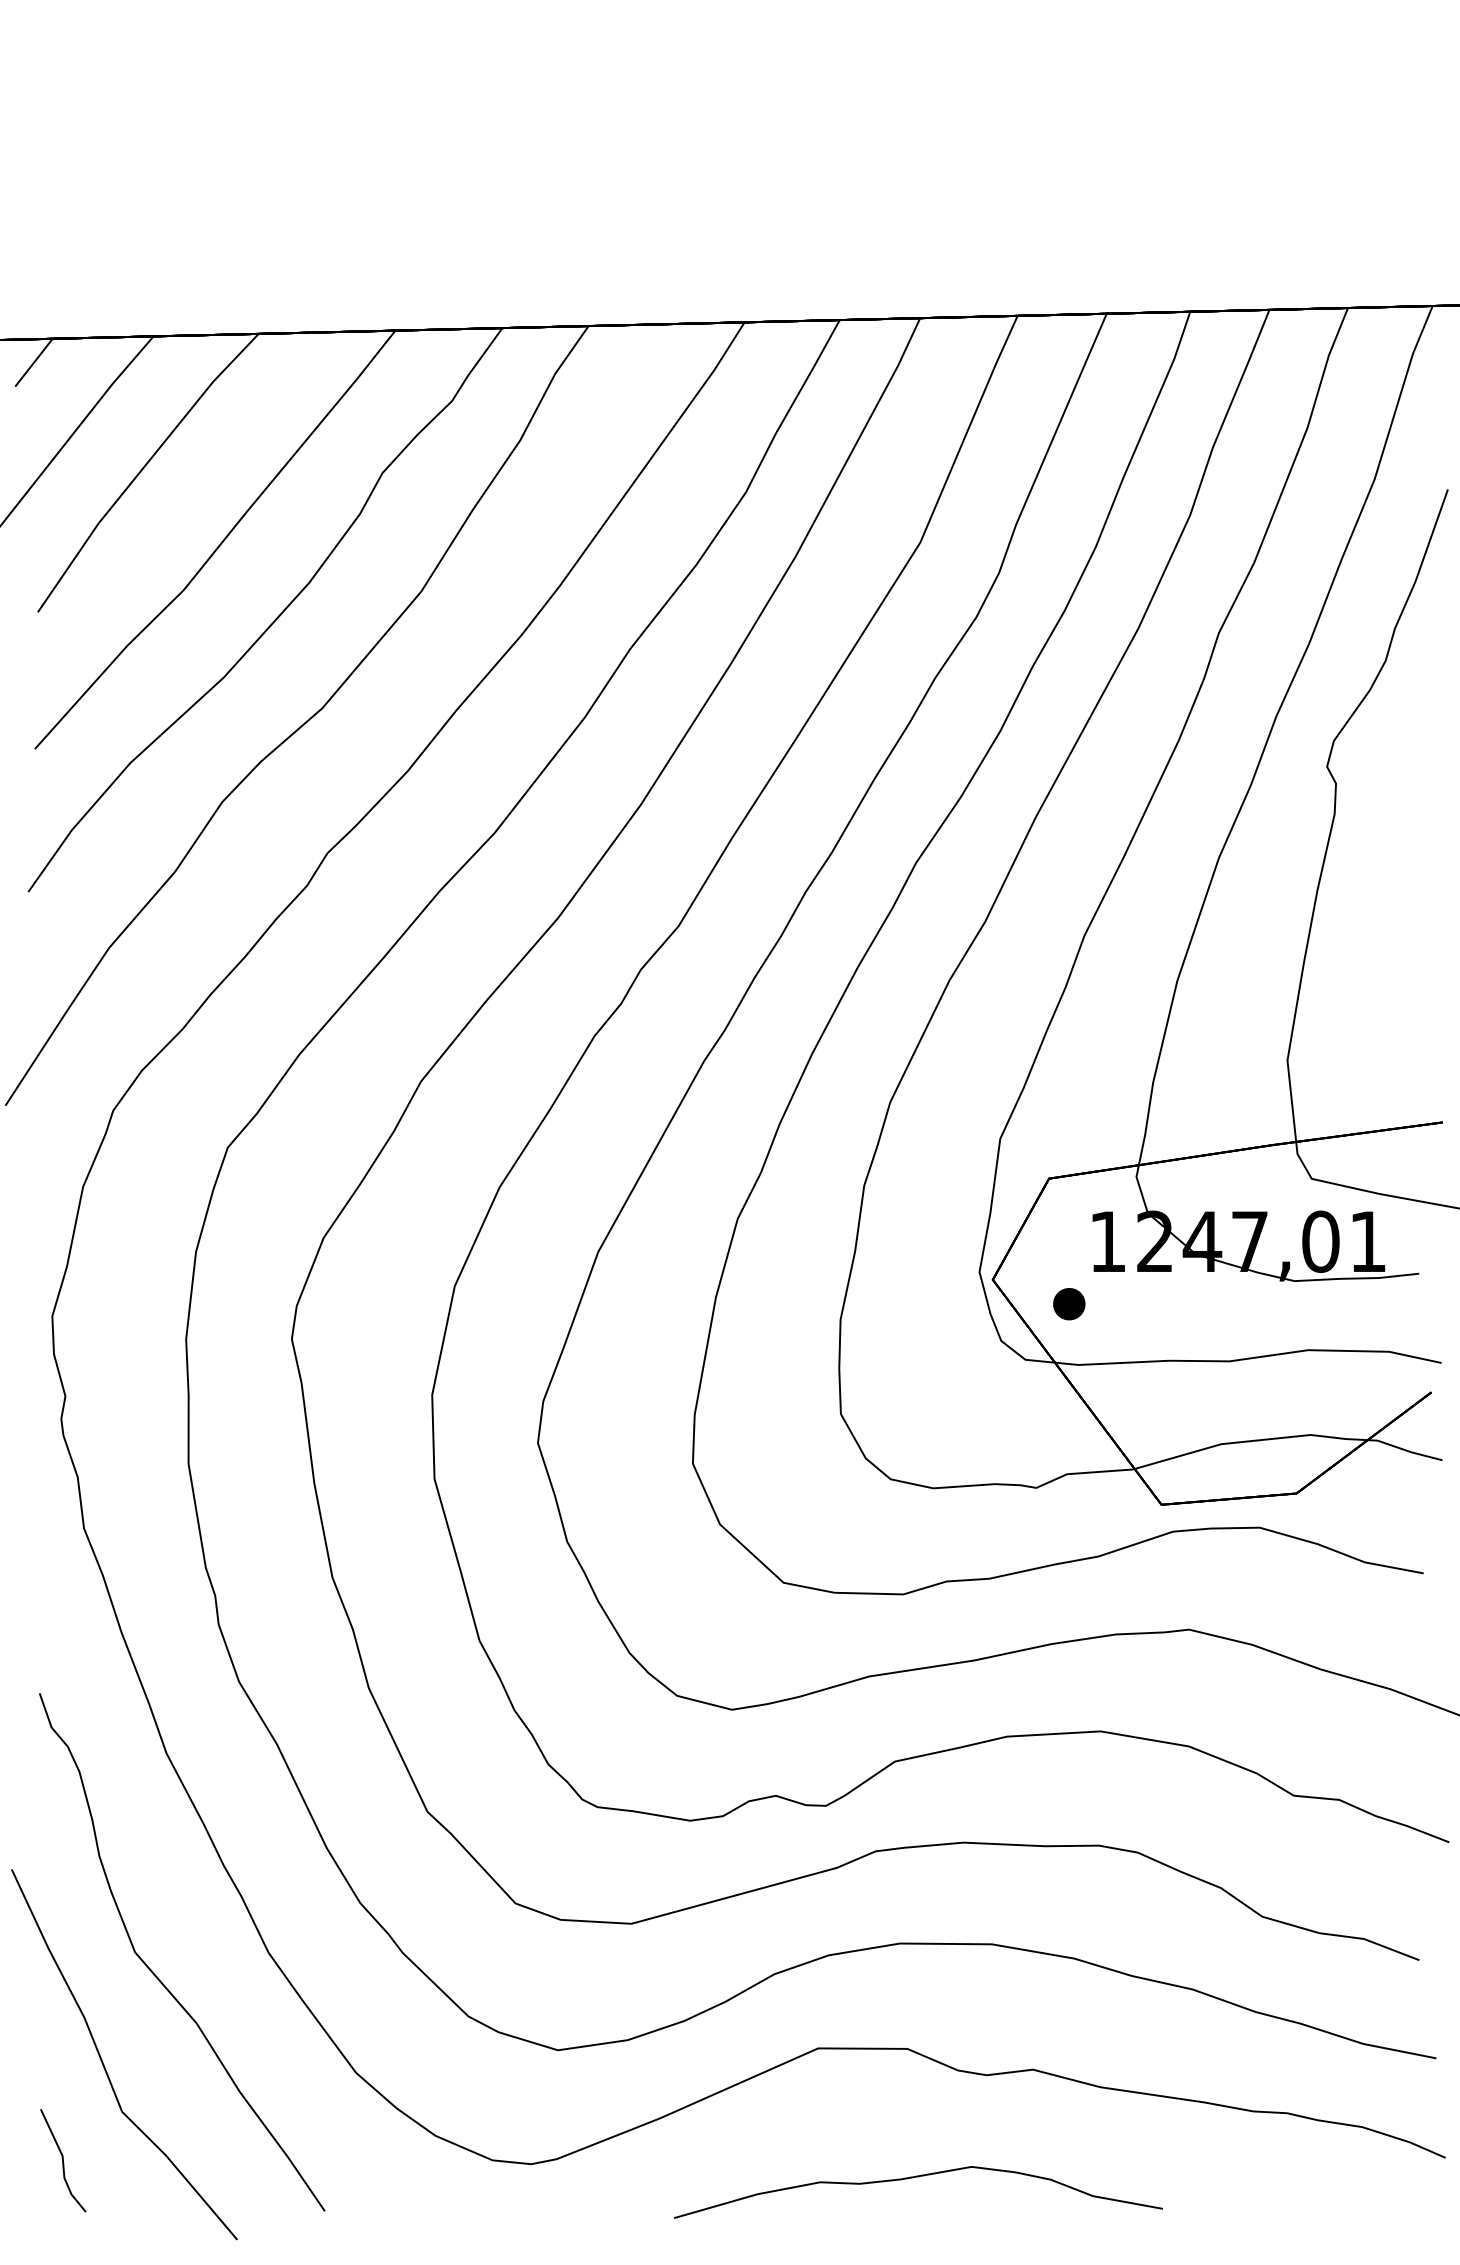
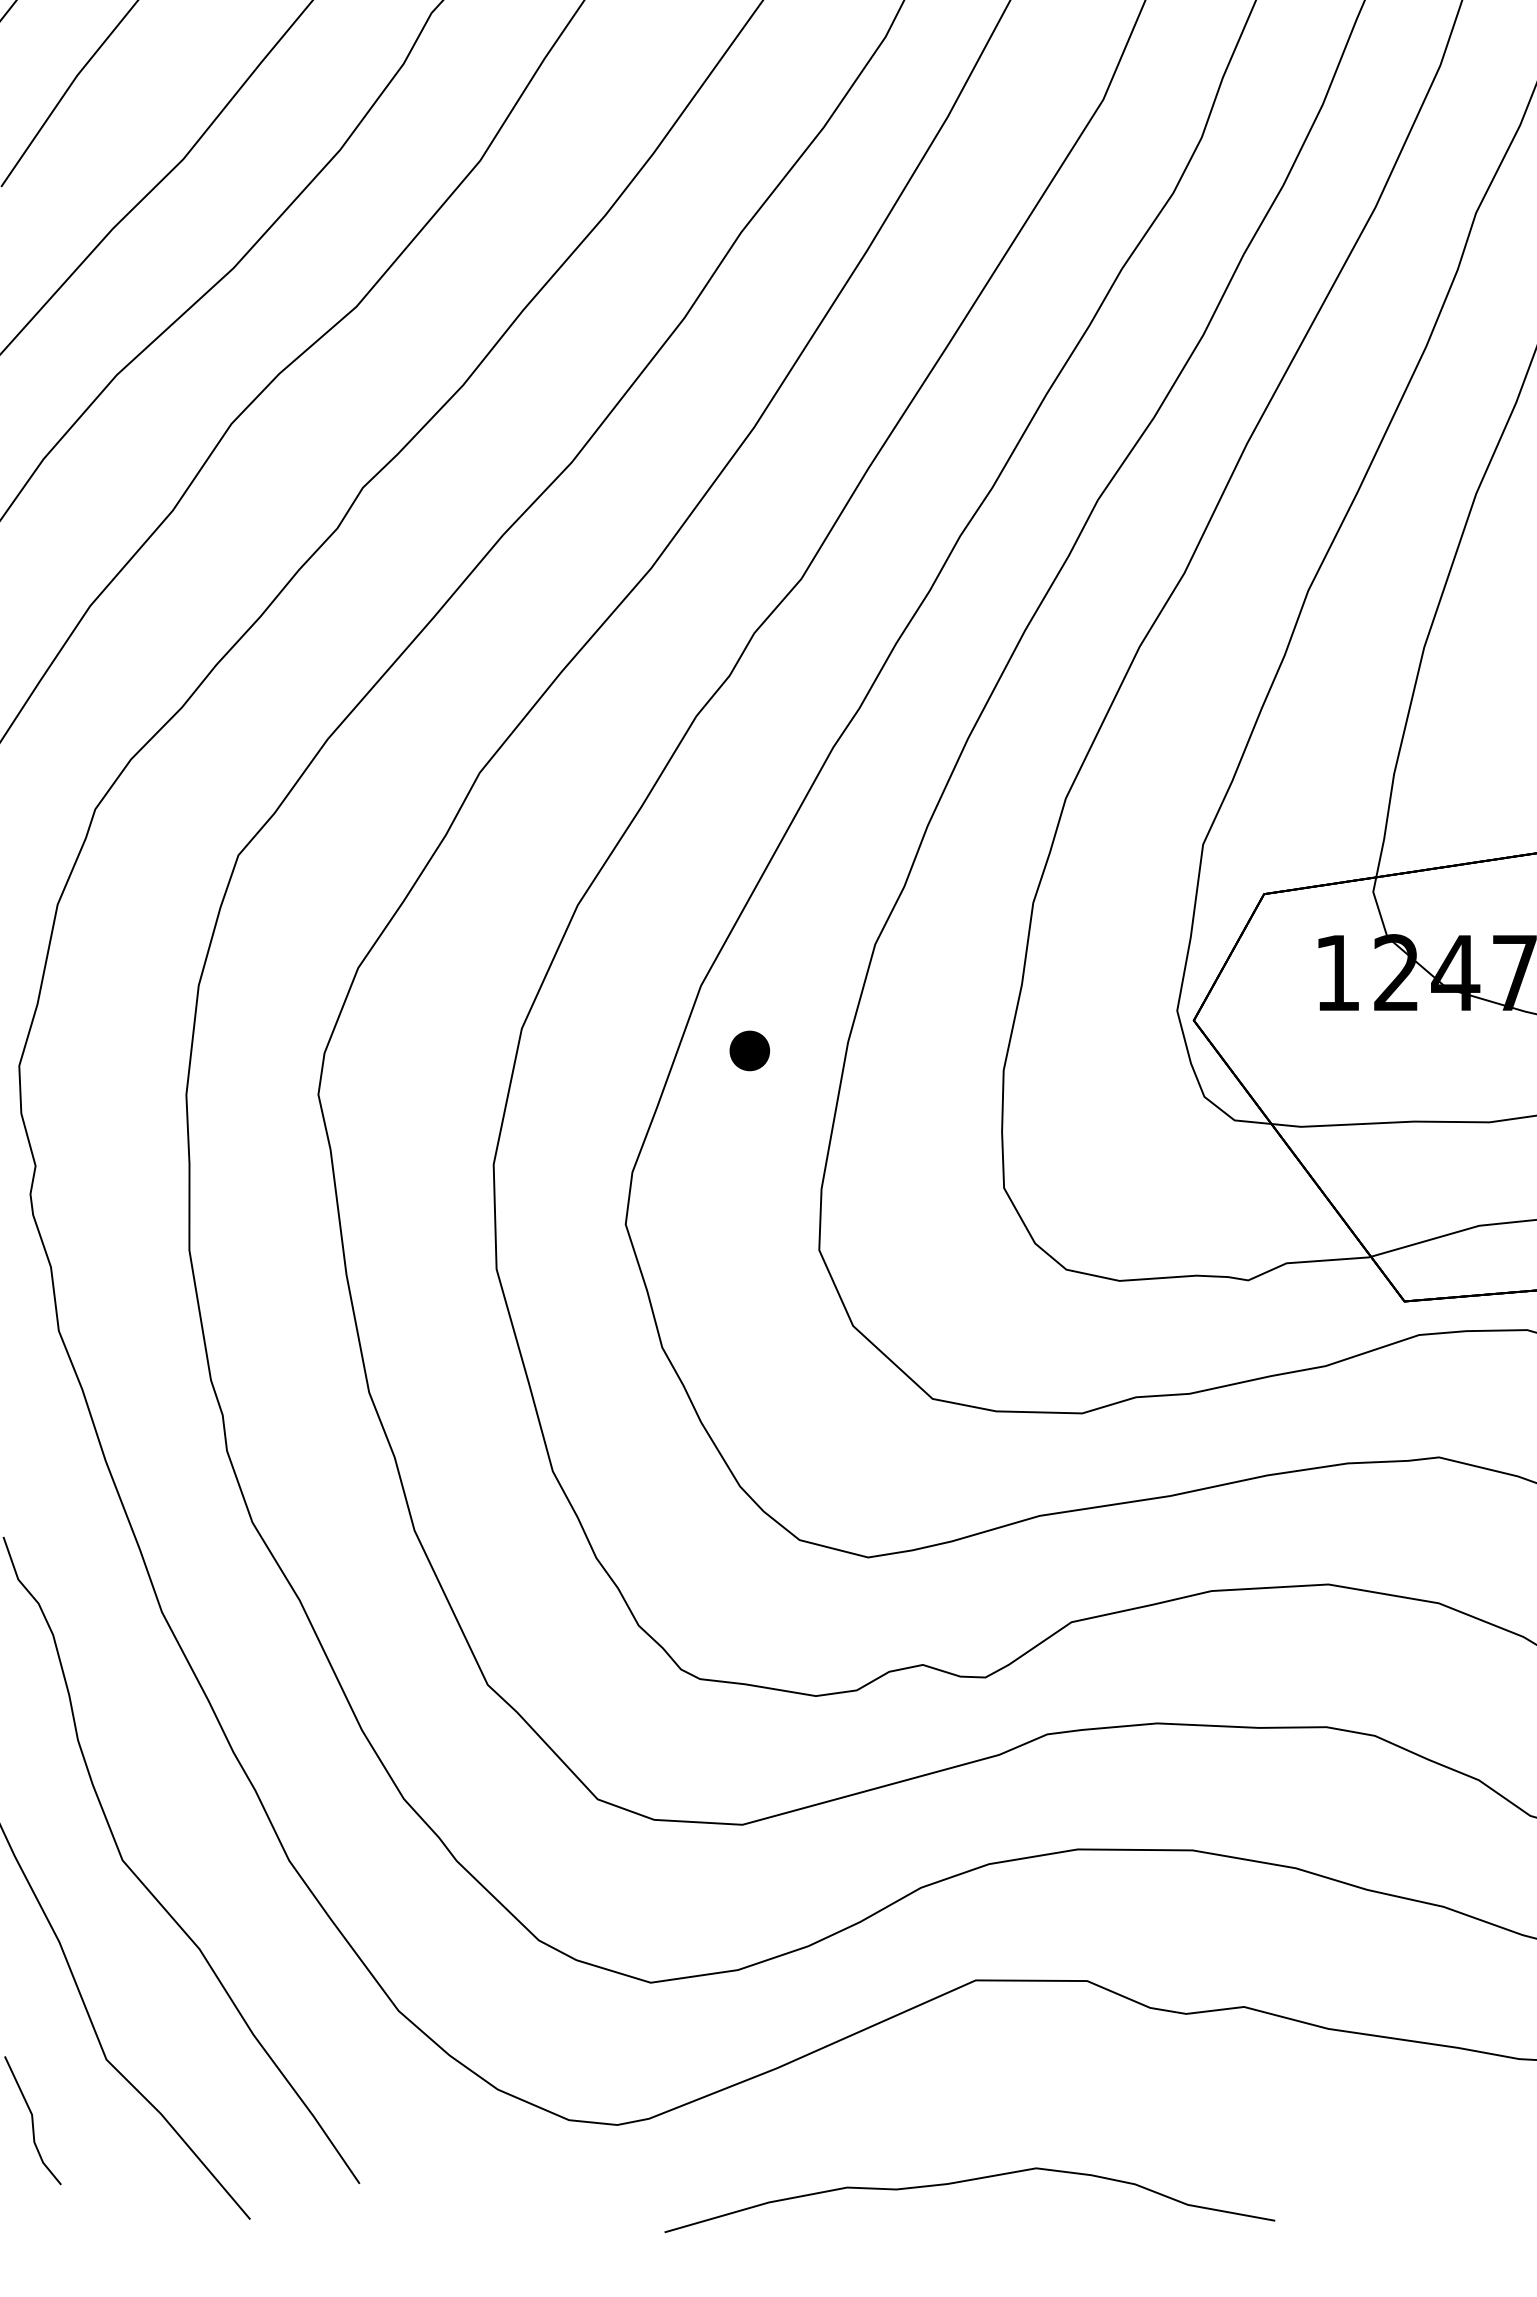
part: (1069, 1304) -> (750, 1051), moved
curve: (913, 2178) -> (963, 2182), moved

